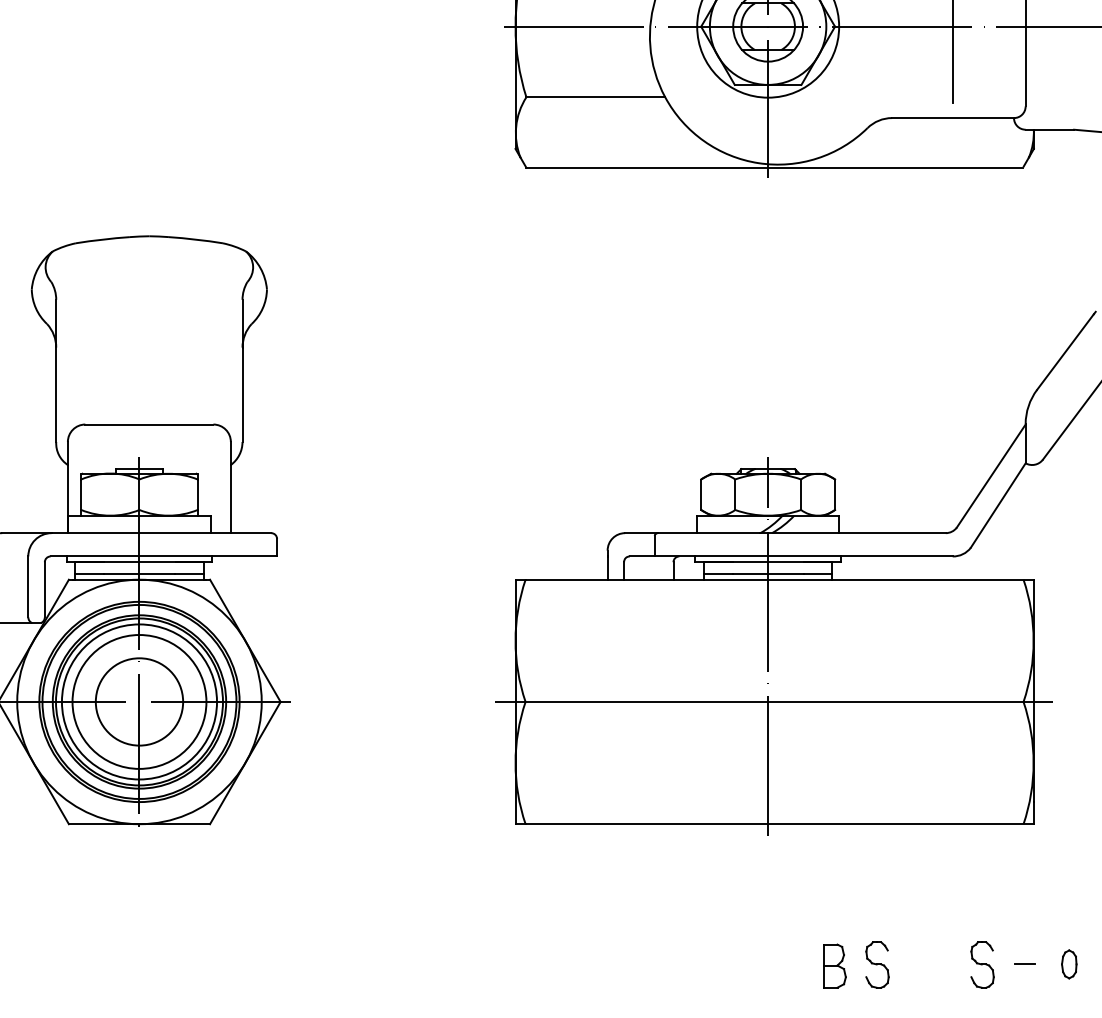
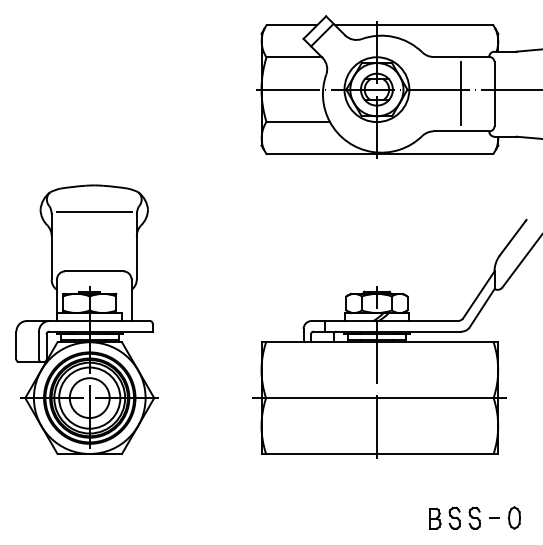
line: (149, 295) -> (94, 212), added
part: (854, 963) -> (444, 517), moved
part: (1069, 963) -> (514, 517), size x1.67

